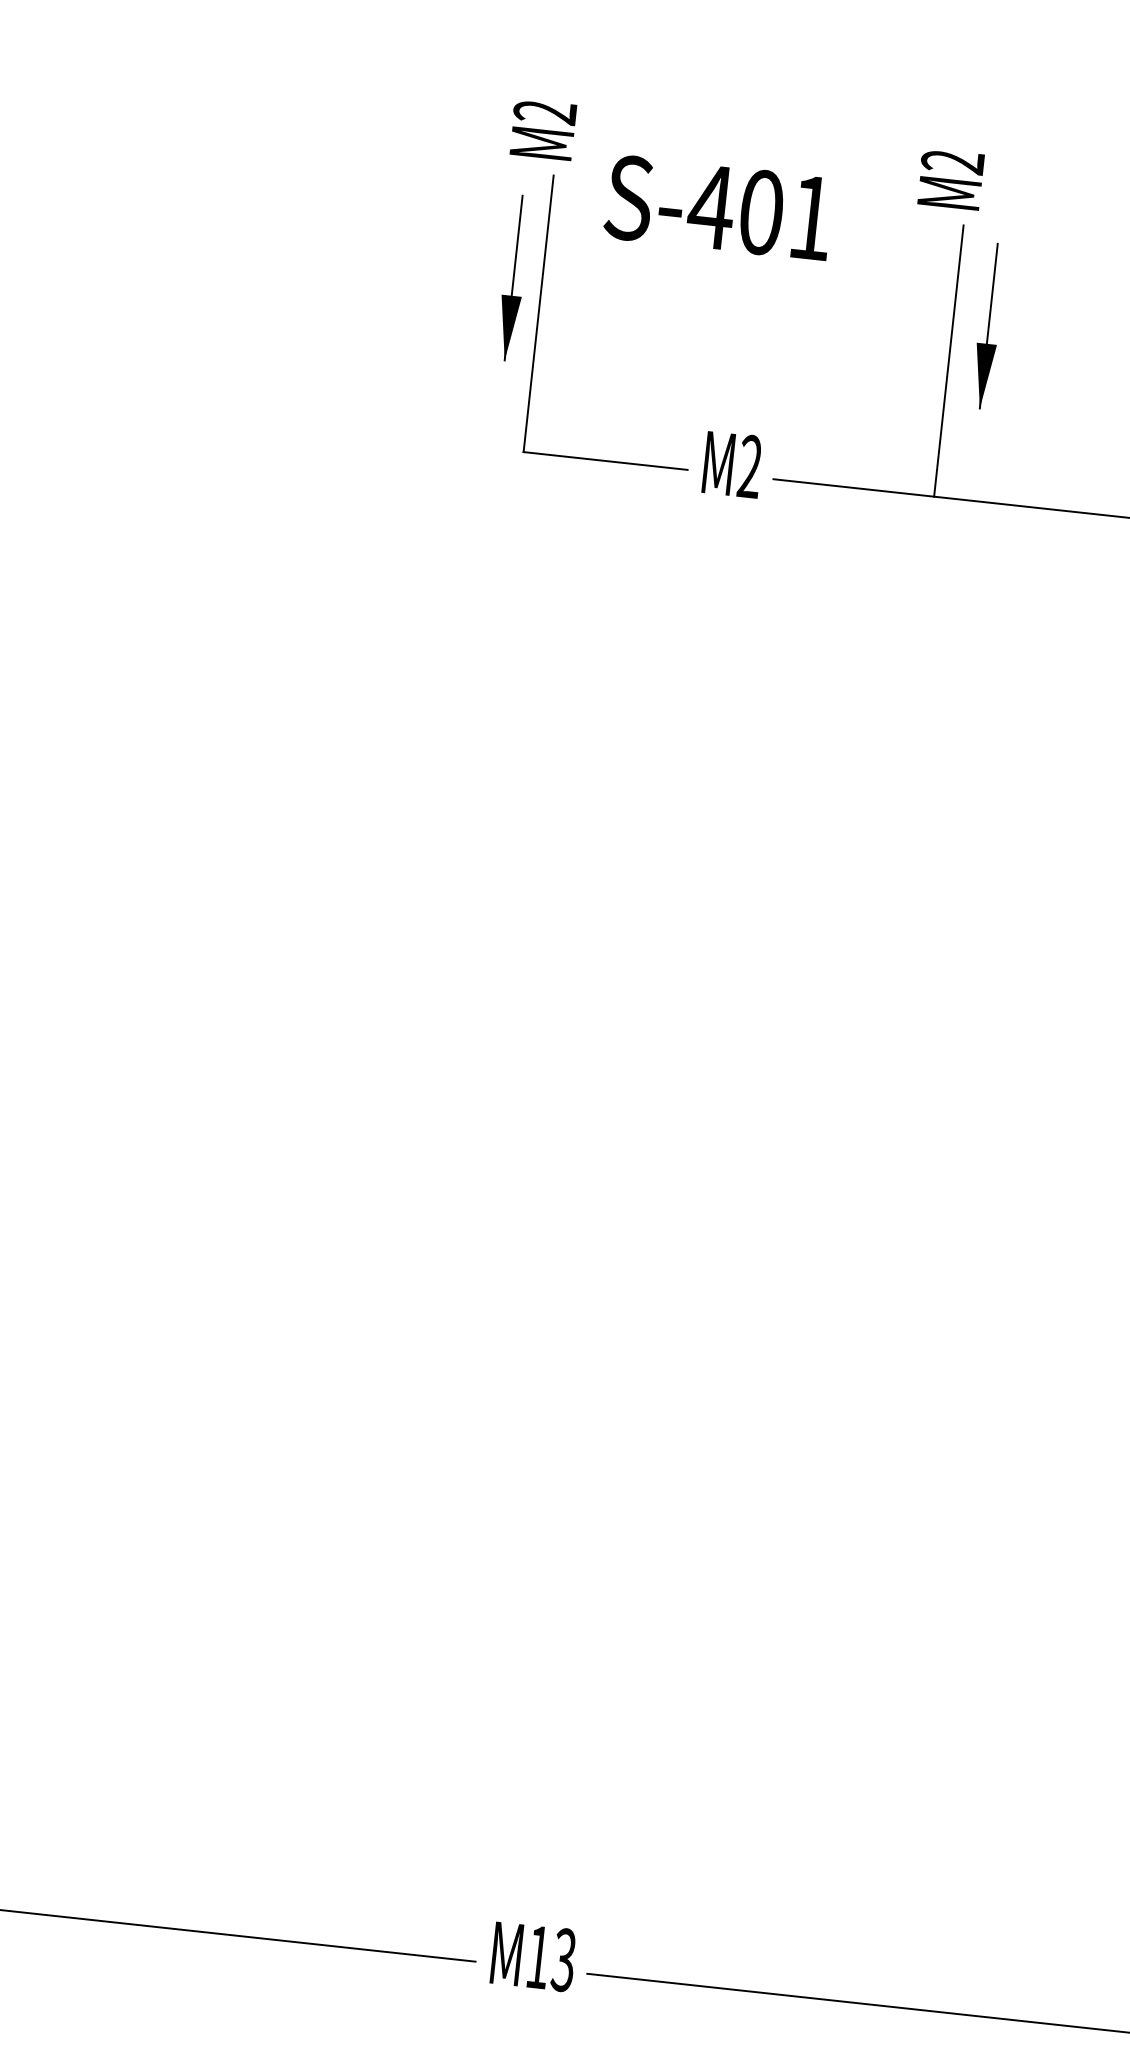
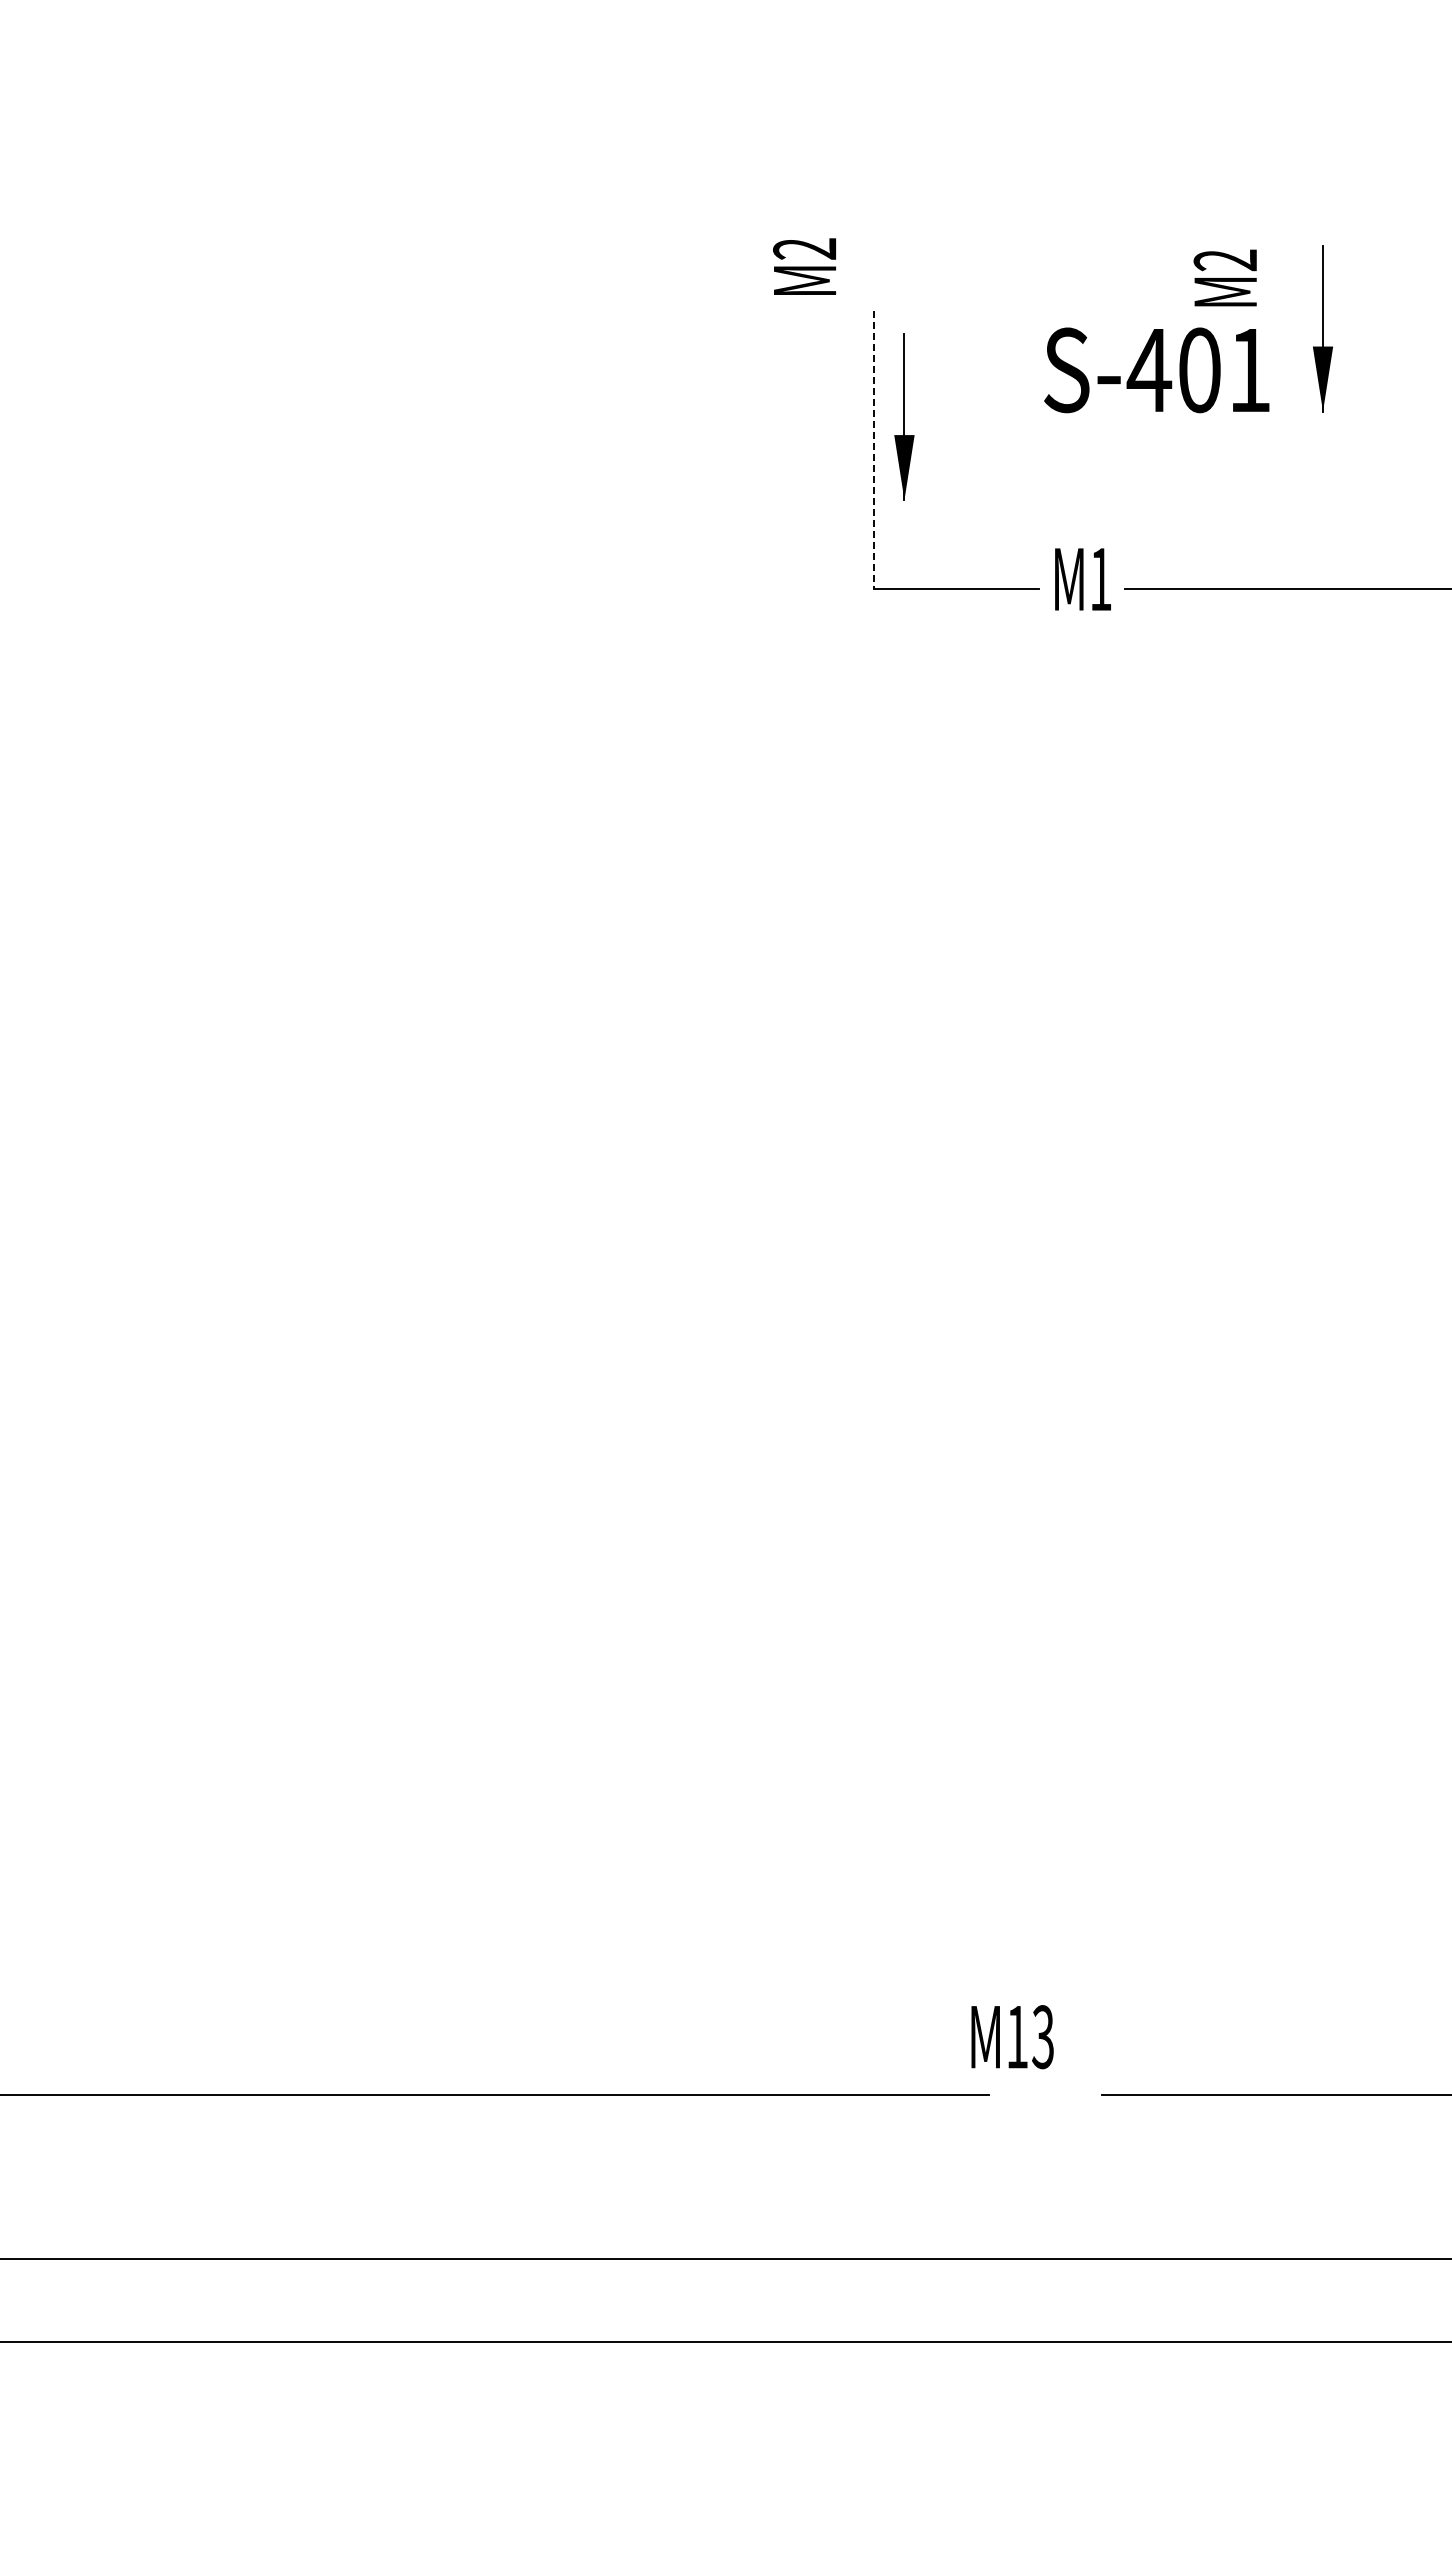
text: (542, 129) -> (804, 266), moved
text: (949, 178) -> (1224, 277), moved
text: (718, 207) -> (1156, 370), moved
part: (513, 277) -> (904, 416), moved
line: (538, 314) -> (874, 450), solid -> dashed
part: (988, 325) -> (1322, 328), moved
line: (949, 360) -> (1287, 452), removed
text: (749, 465) -> (1100, 578), 2 -> 1
text: (533, 1957) -> (1012, 2037), moved

